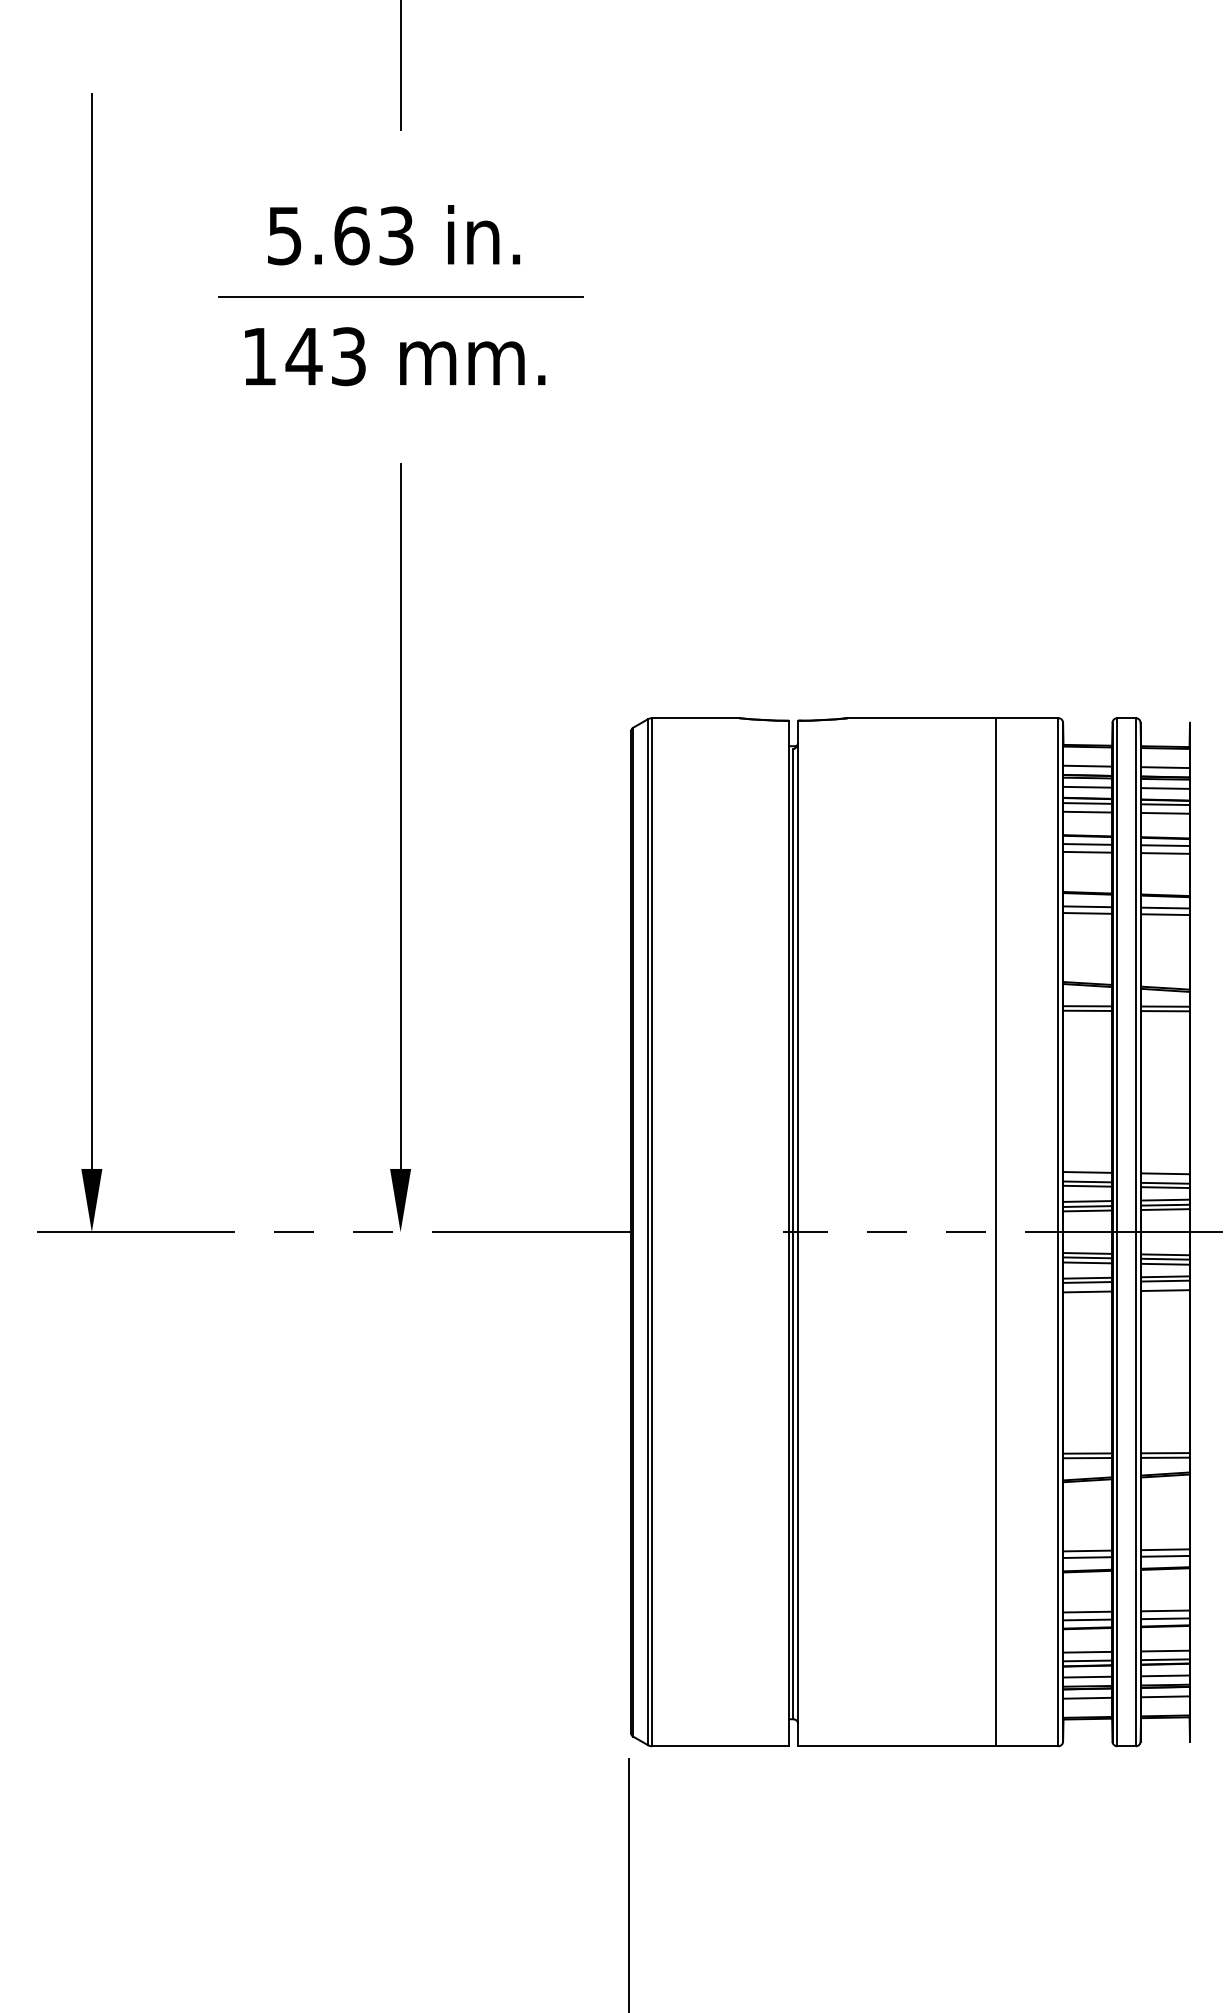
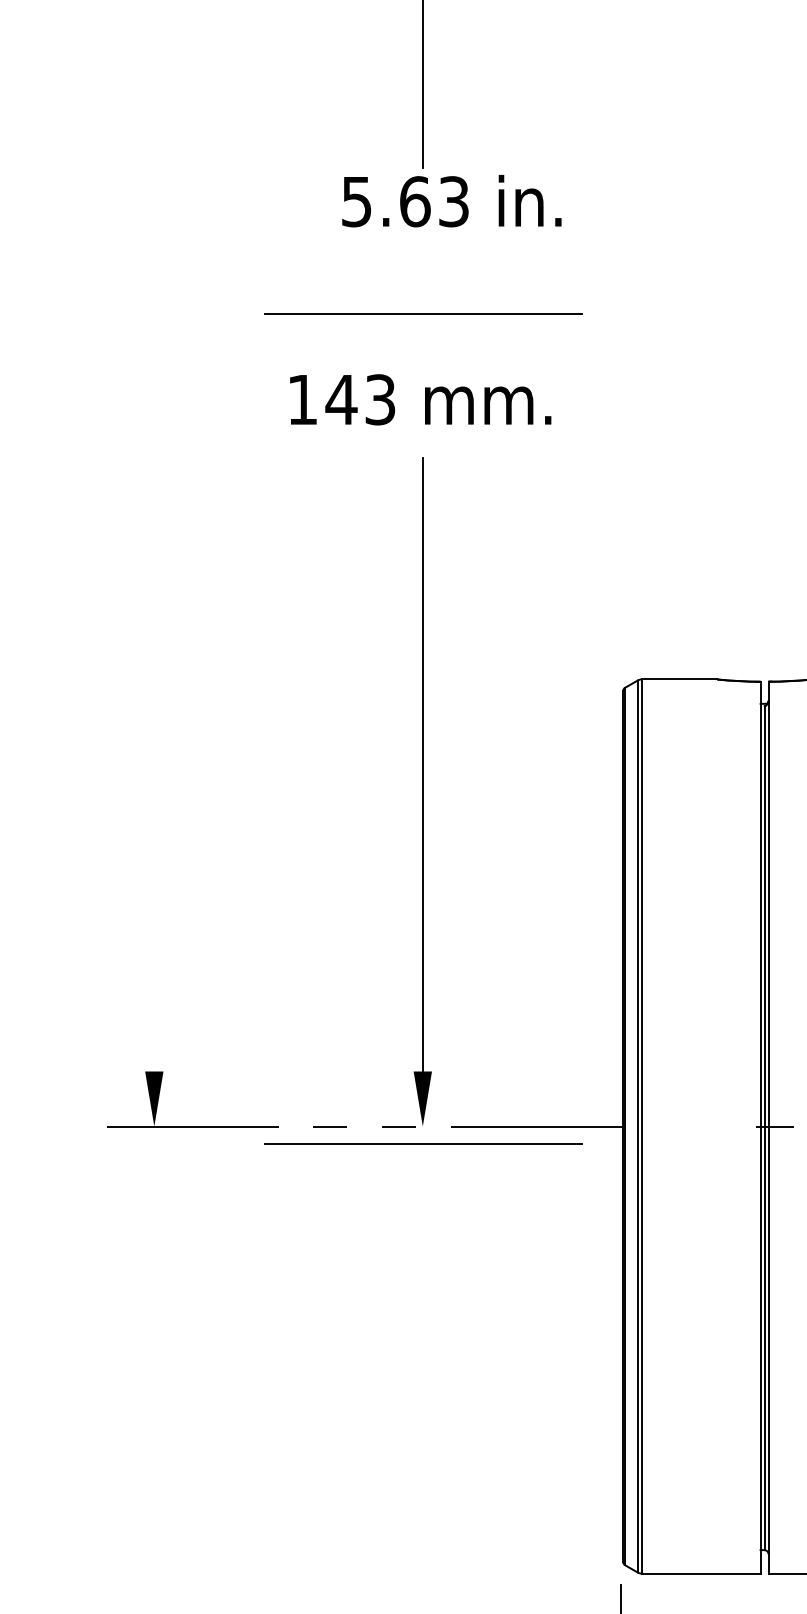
text: (394, 235) -> (452, 201), moved
text: (395, 356) -> (420, 399), moved
line: (91, 630) -> (154, 603), removed
line: (400, 1251) -> (422, 1143), added

